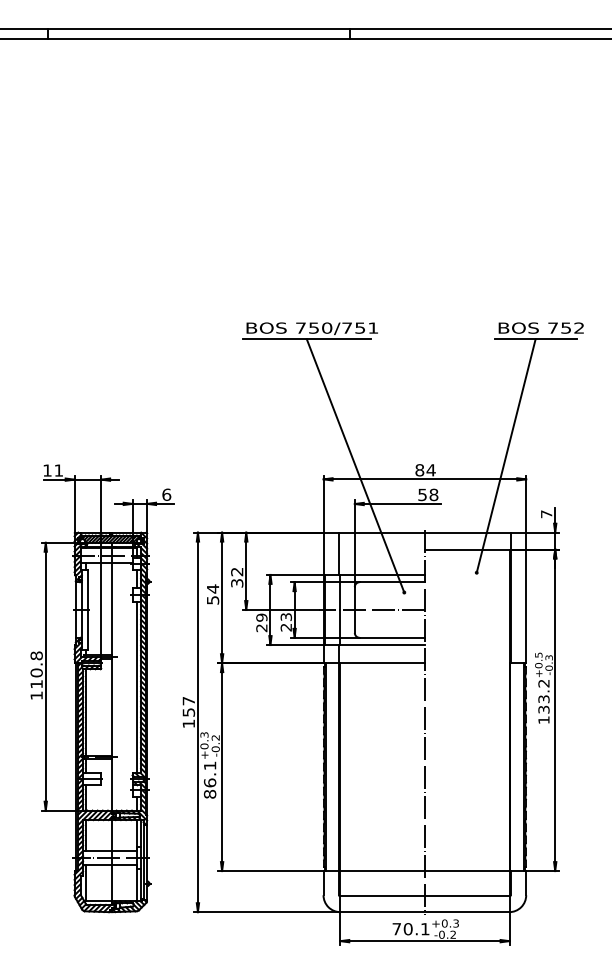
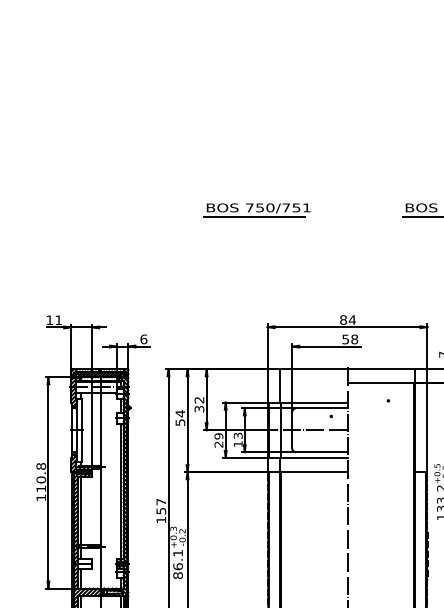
line: (505, 455) -> (411, 308), removed
line: (355, 465) -> (292, 316), removed
text: (285, 627) -> (237, 444), 23 -> 13

